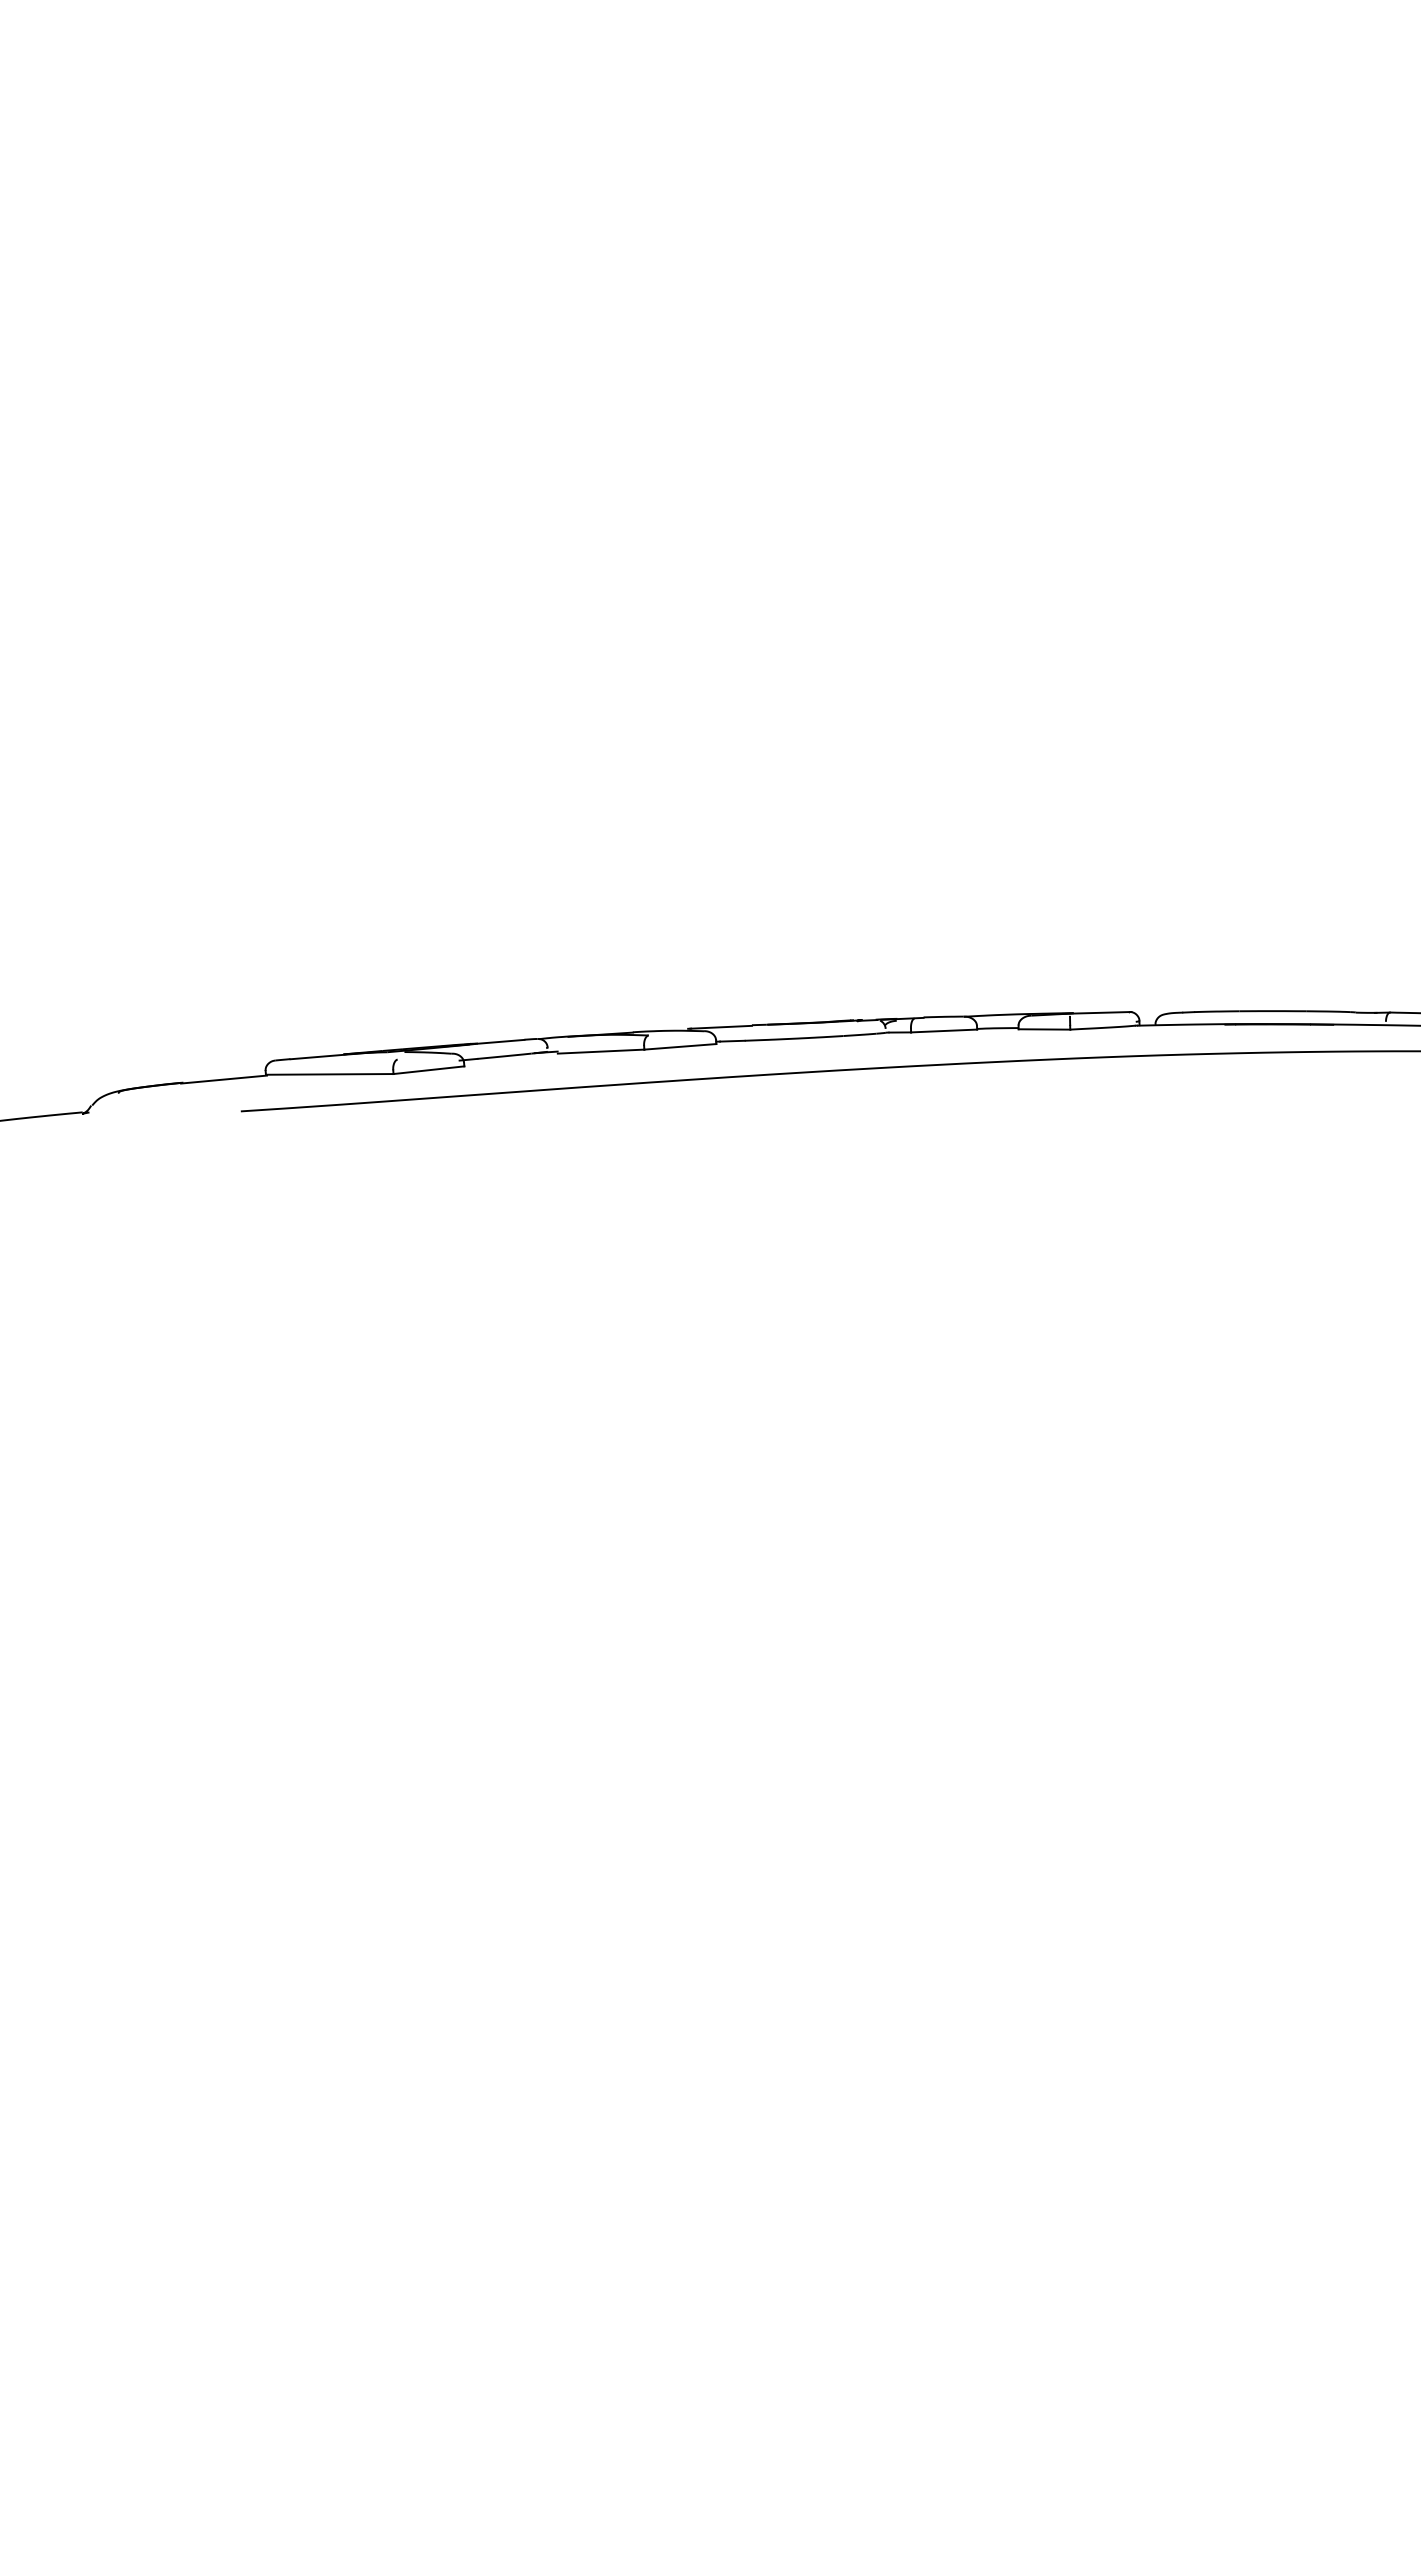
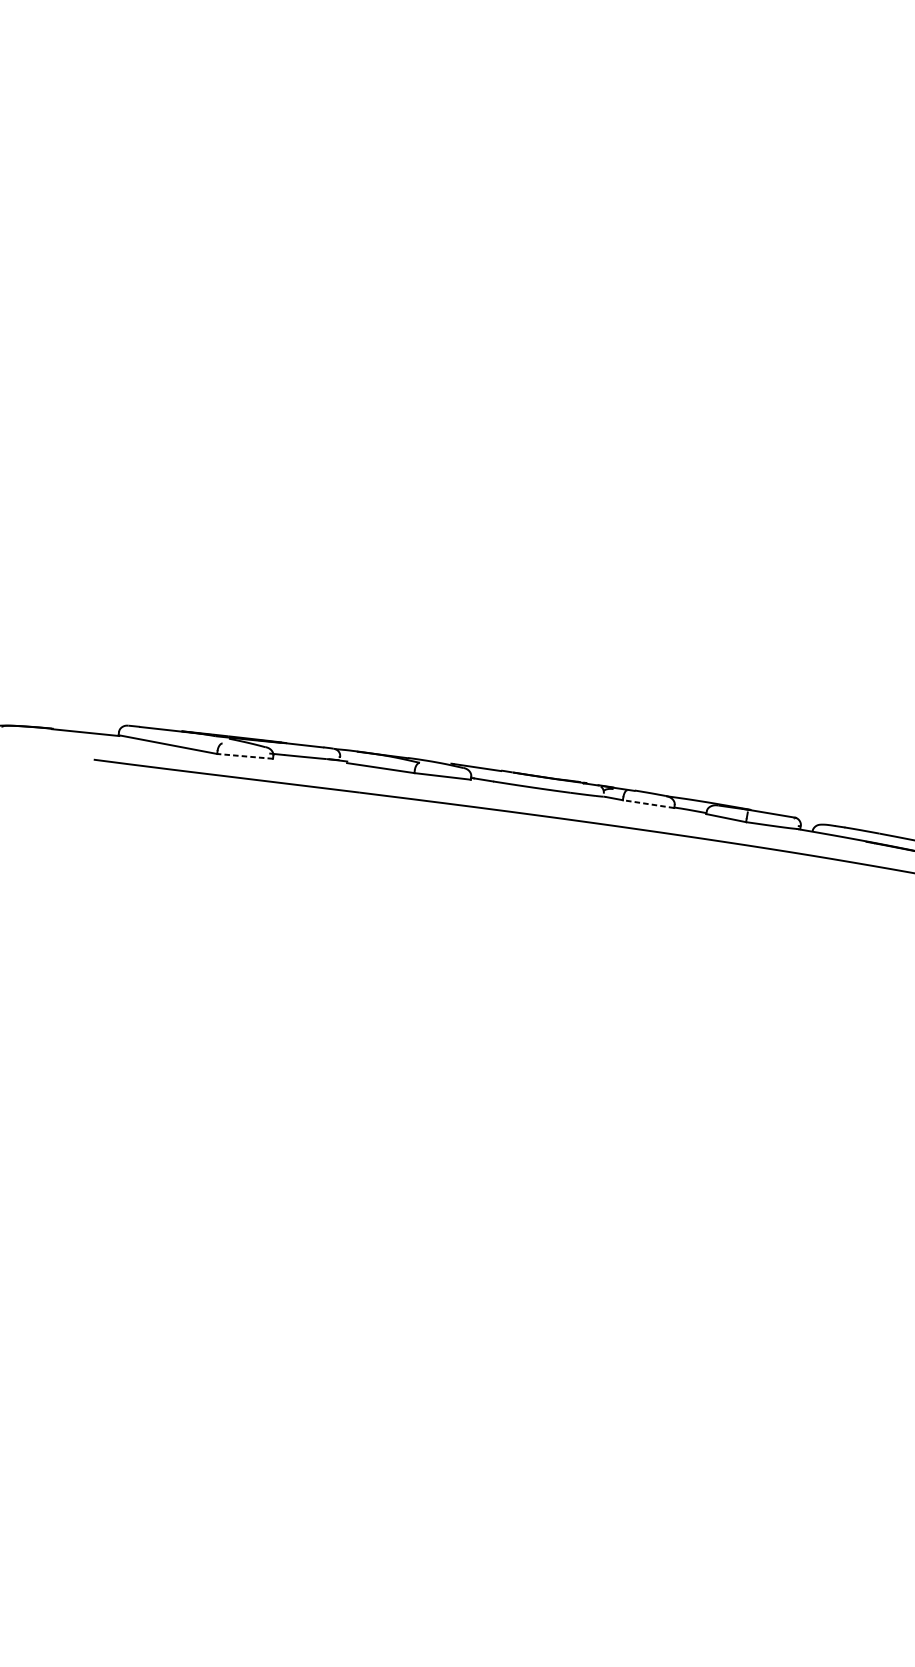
line: (943, 1031) -> (648, 804), solid -> dashed
line: (428, 1070) -> (244, 756), solid -> dashed

